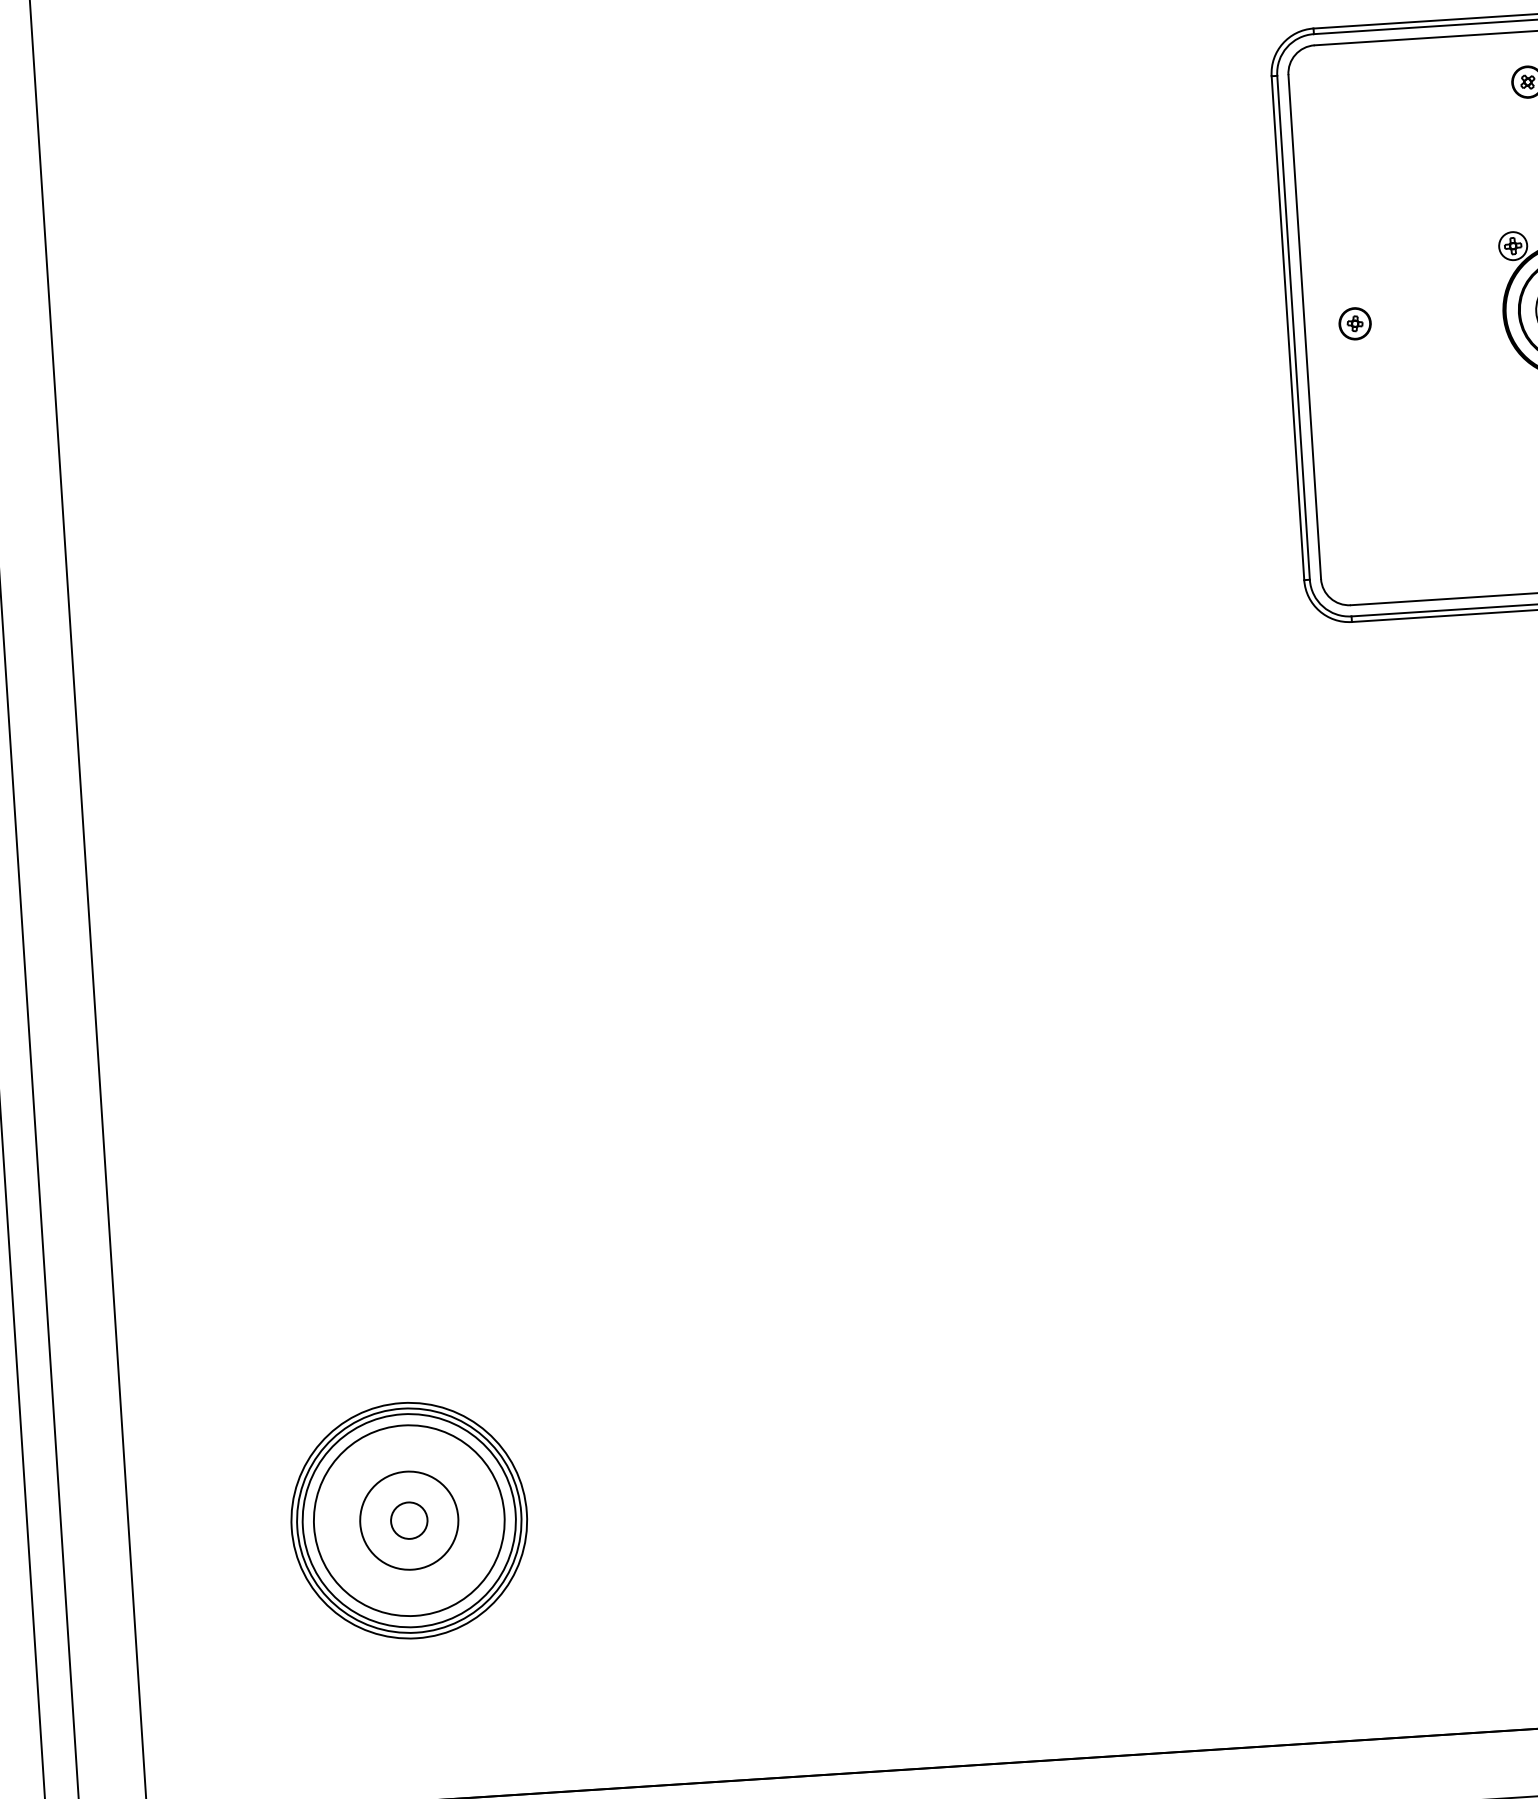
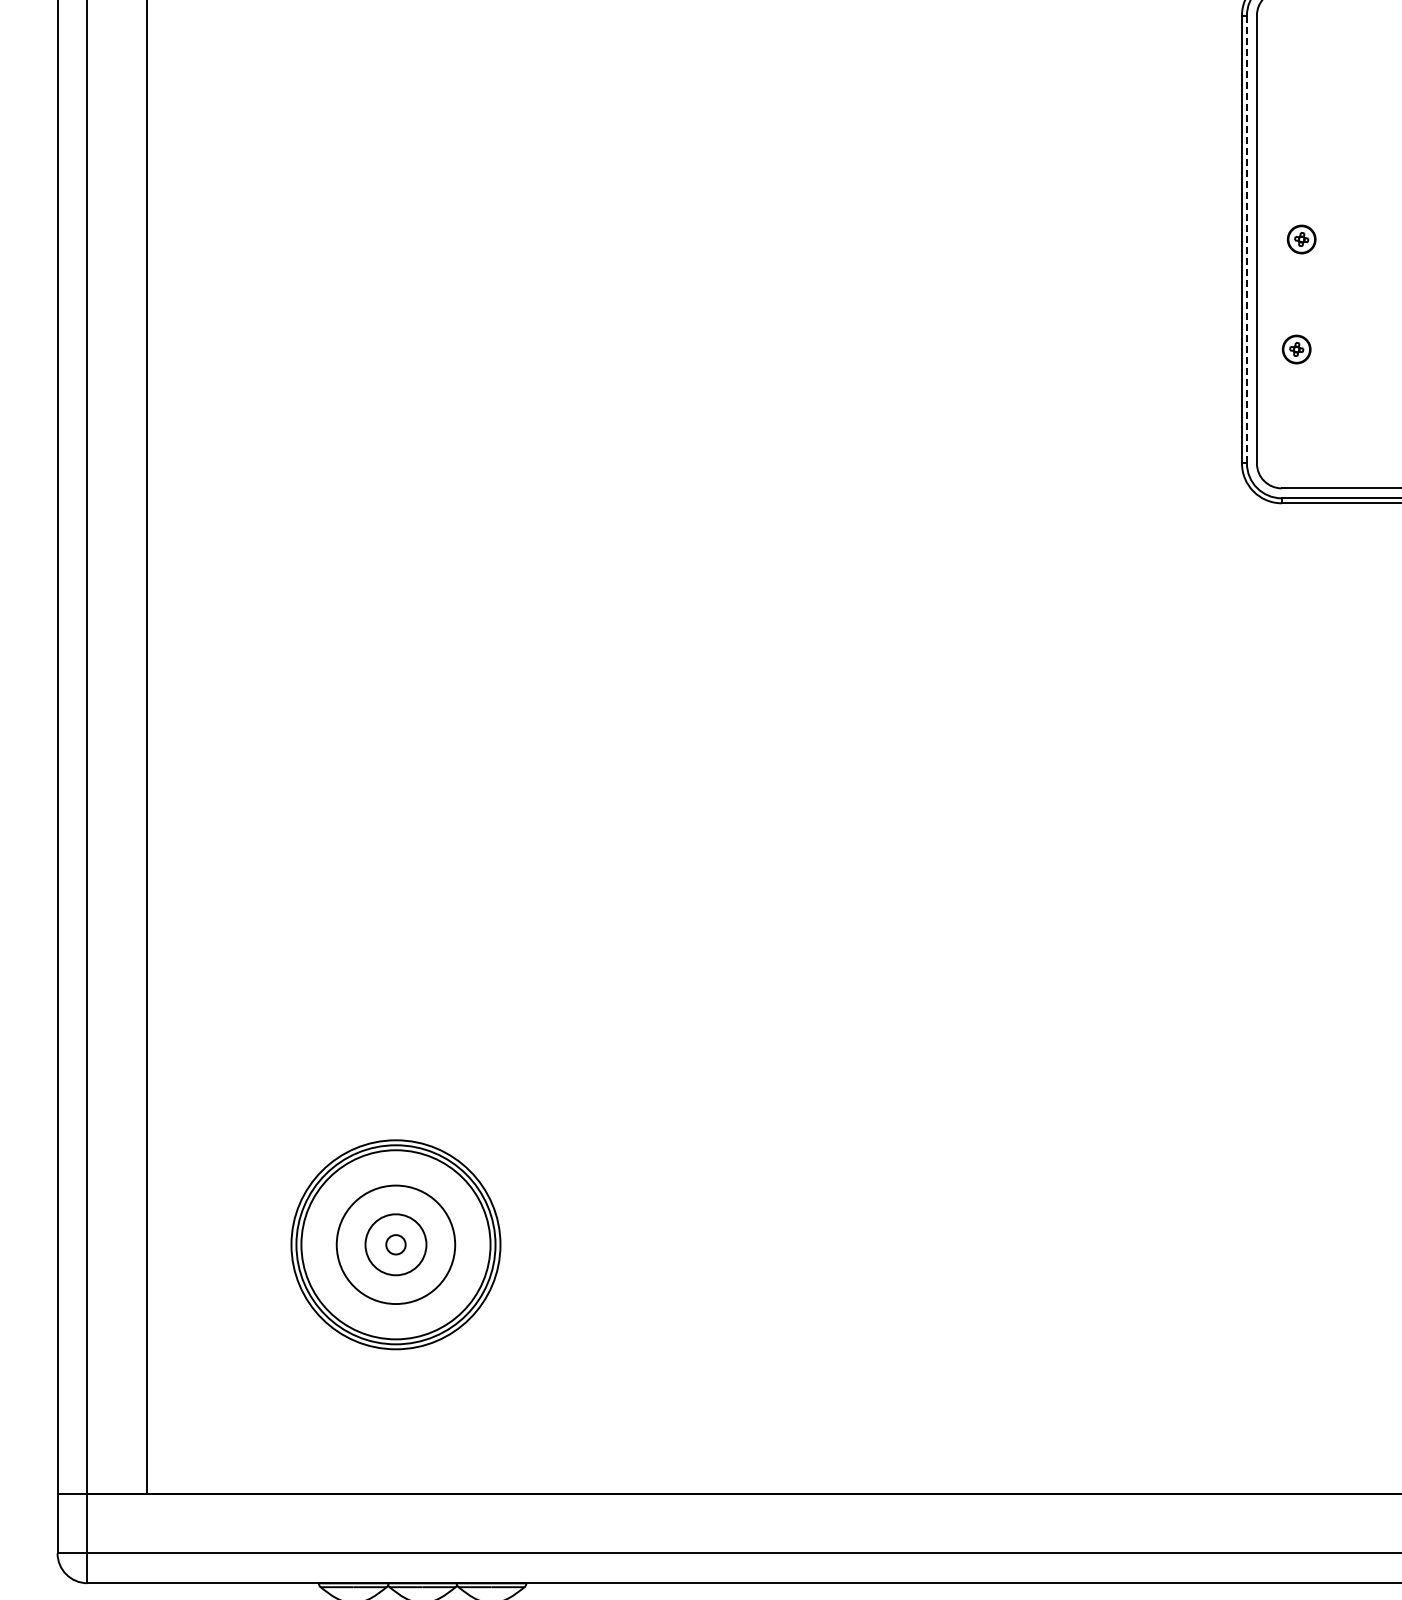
line: (1293, 327) -> (1246, 239), solid -> dashed
part: (1357, 447) -> (1296, 349), added
circle: (408, 1520) -> (395, 1244), size x0.6
circle: (408, 1520) -> (395, 1244), size x0.7
circle: (408, 1520) -> (395, 1244), size x0.7

